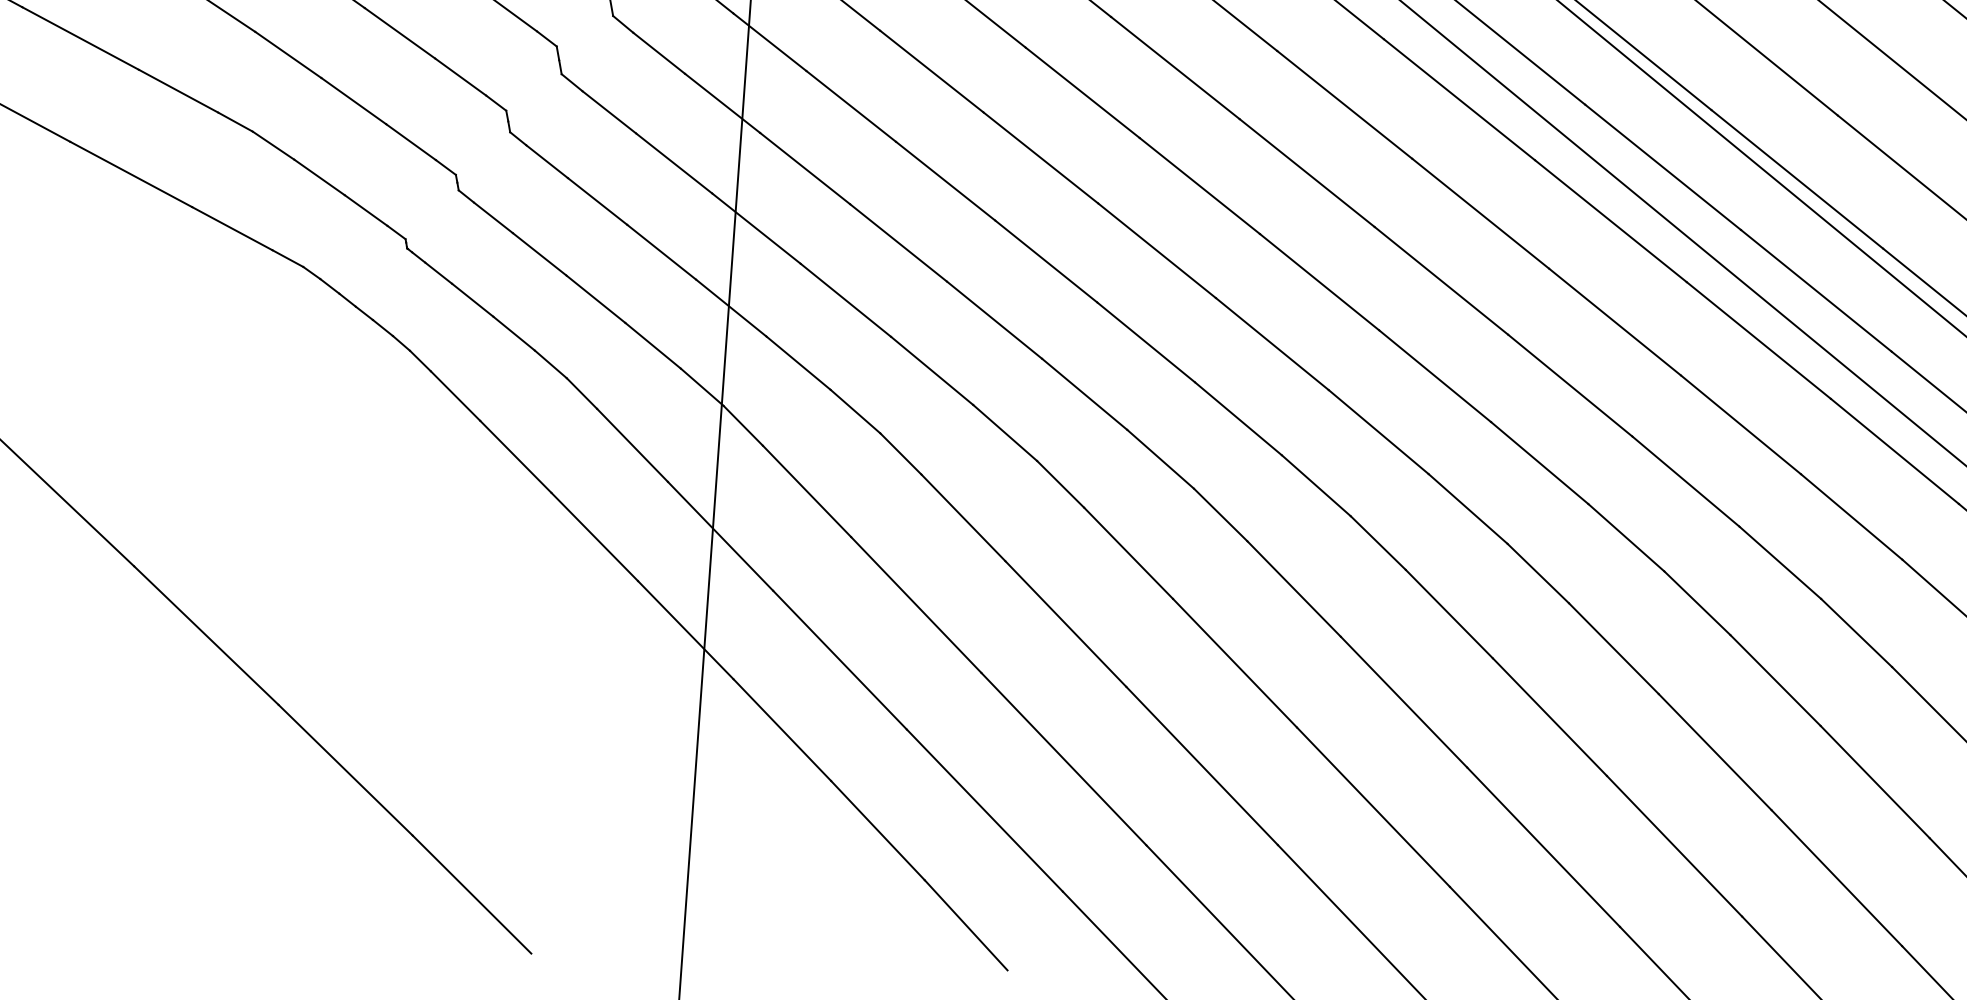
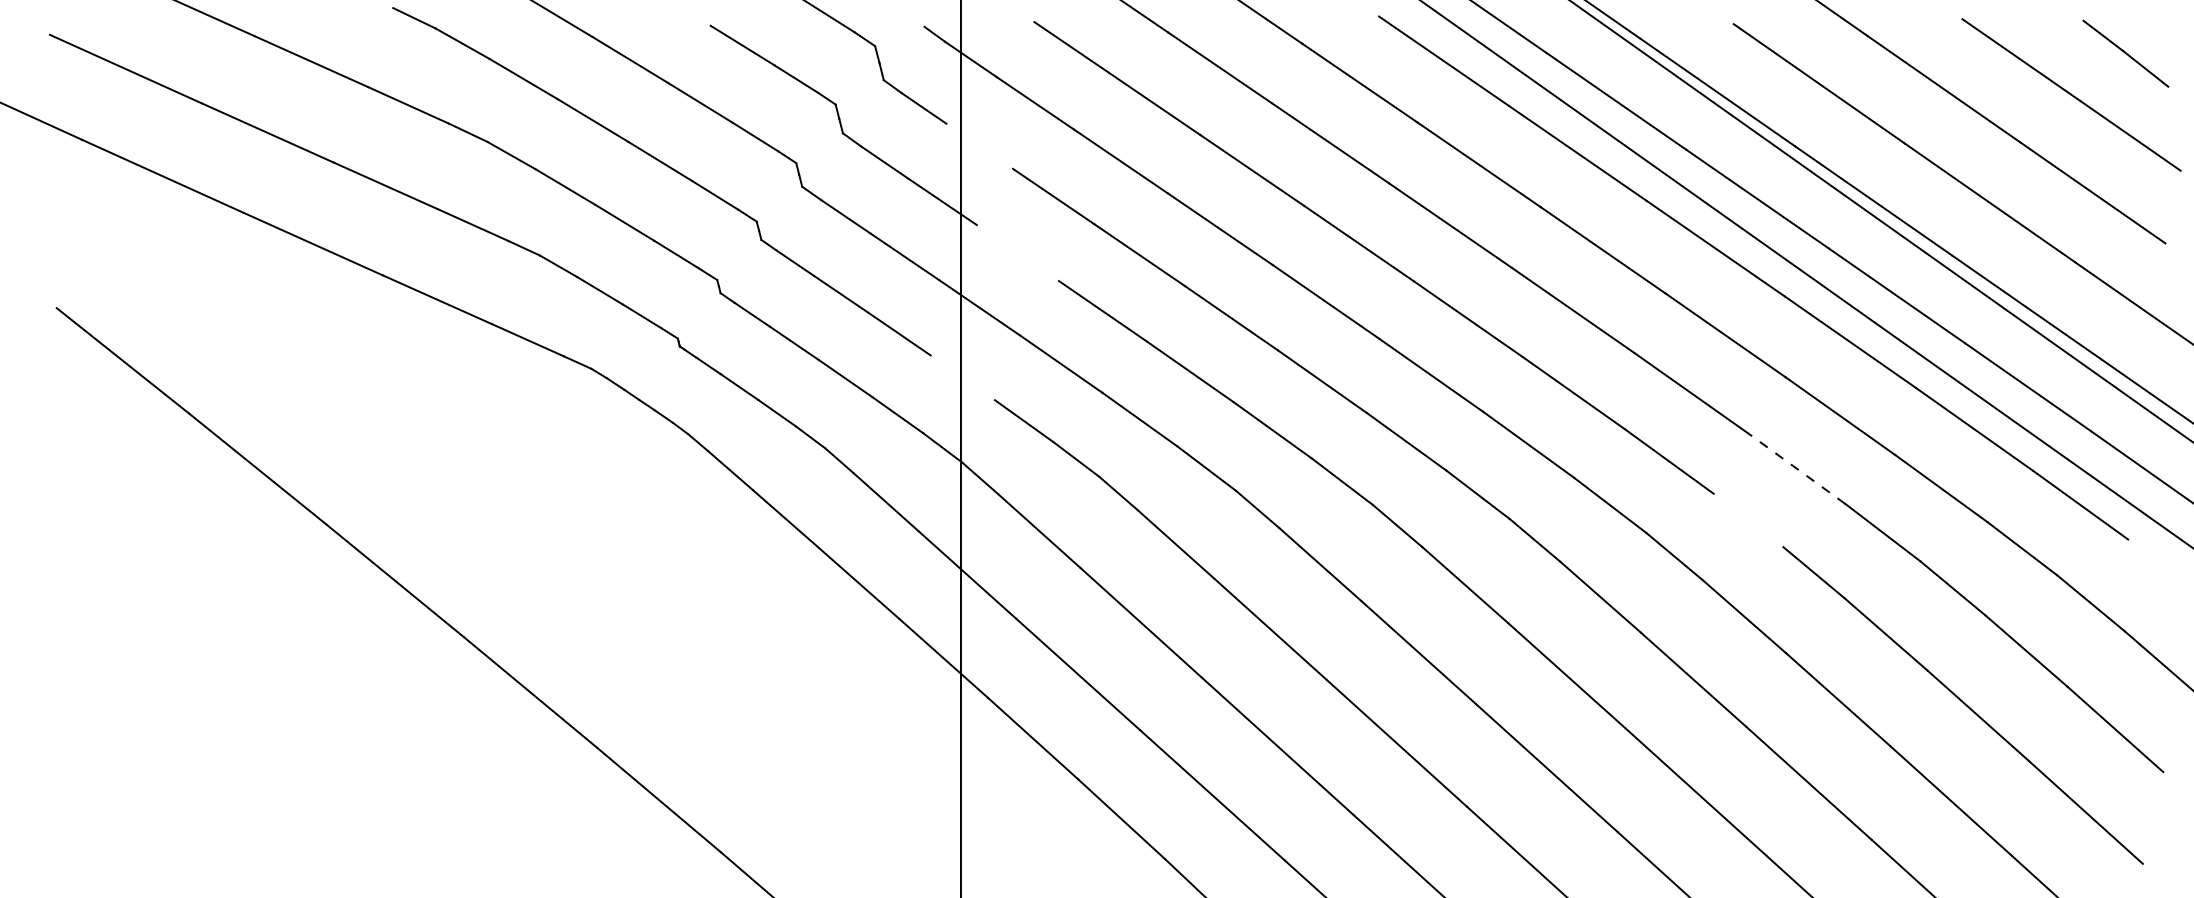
line: (769, 41) -> (979, 145), removed
line: (804, 169) -> (1017, 253), removed
line: (730, 307) -> (962, 377), removed
line: (1686, 481) -> (1796, 468), solid -> dashed
line: (1626, 537) -> (1748, 520), removed

